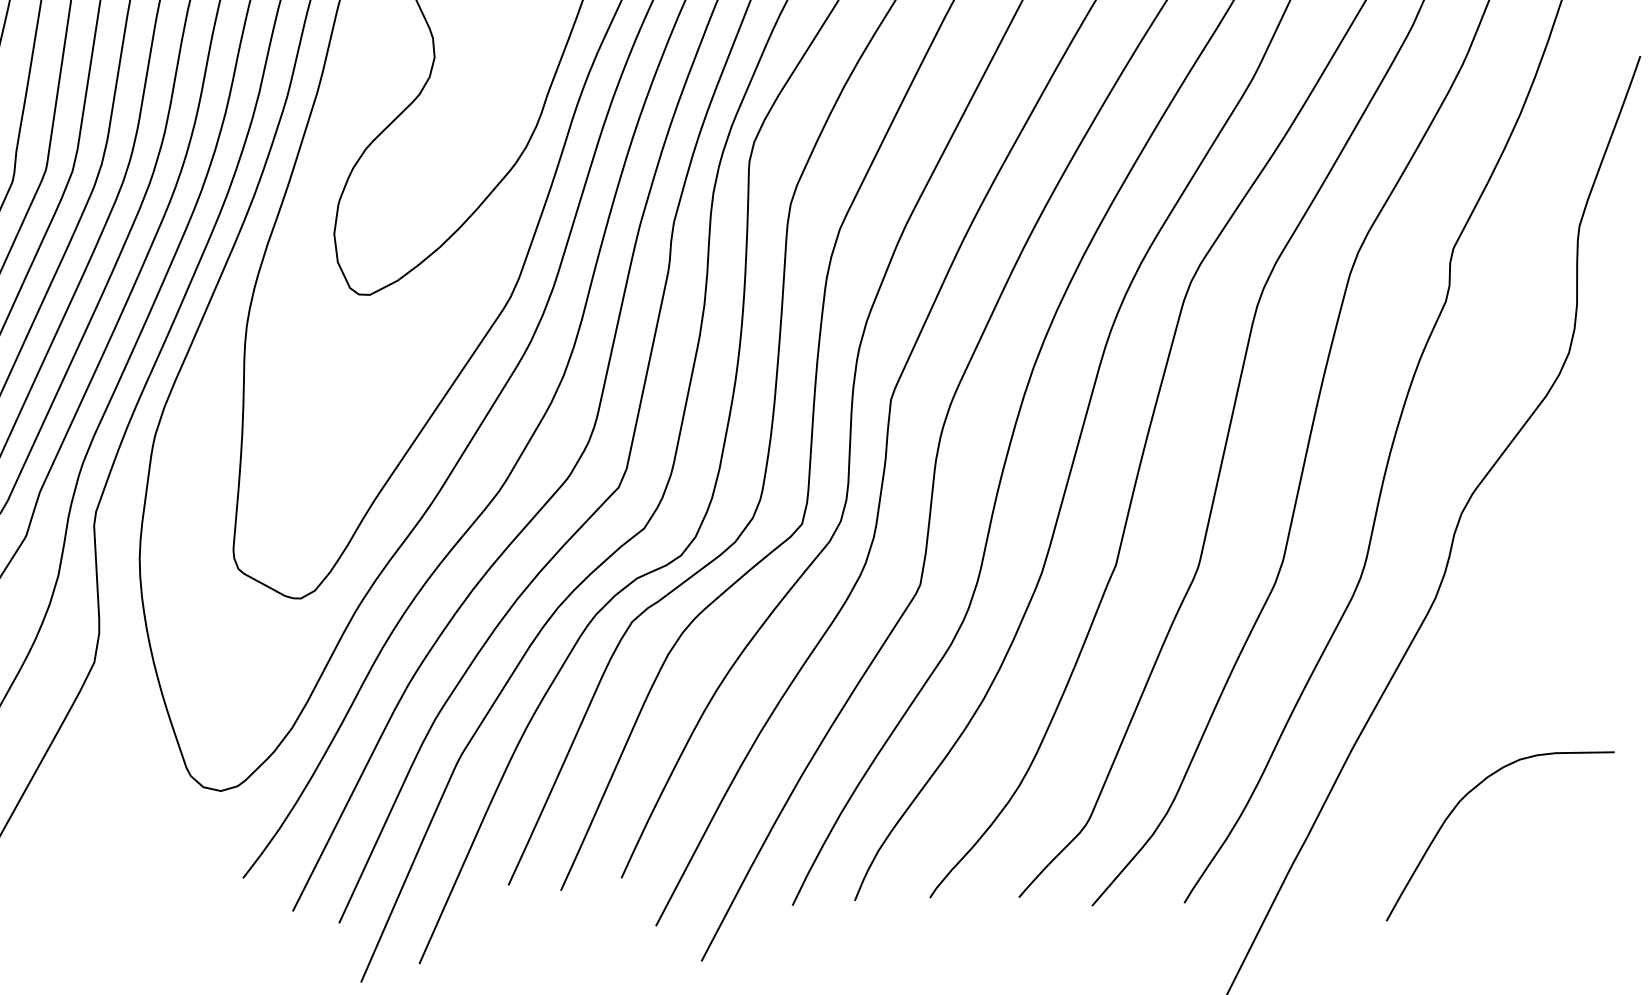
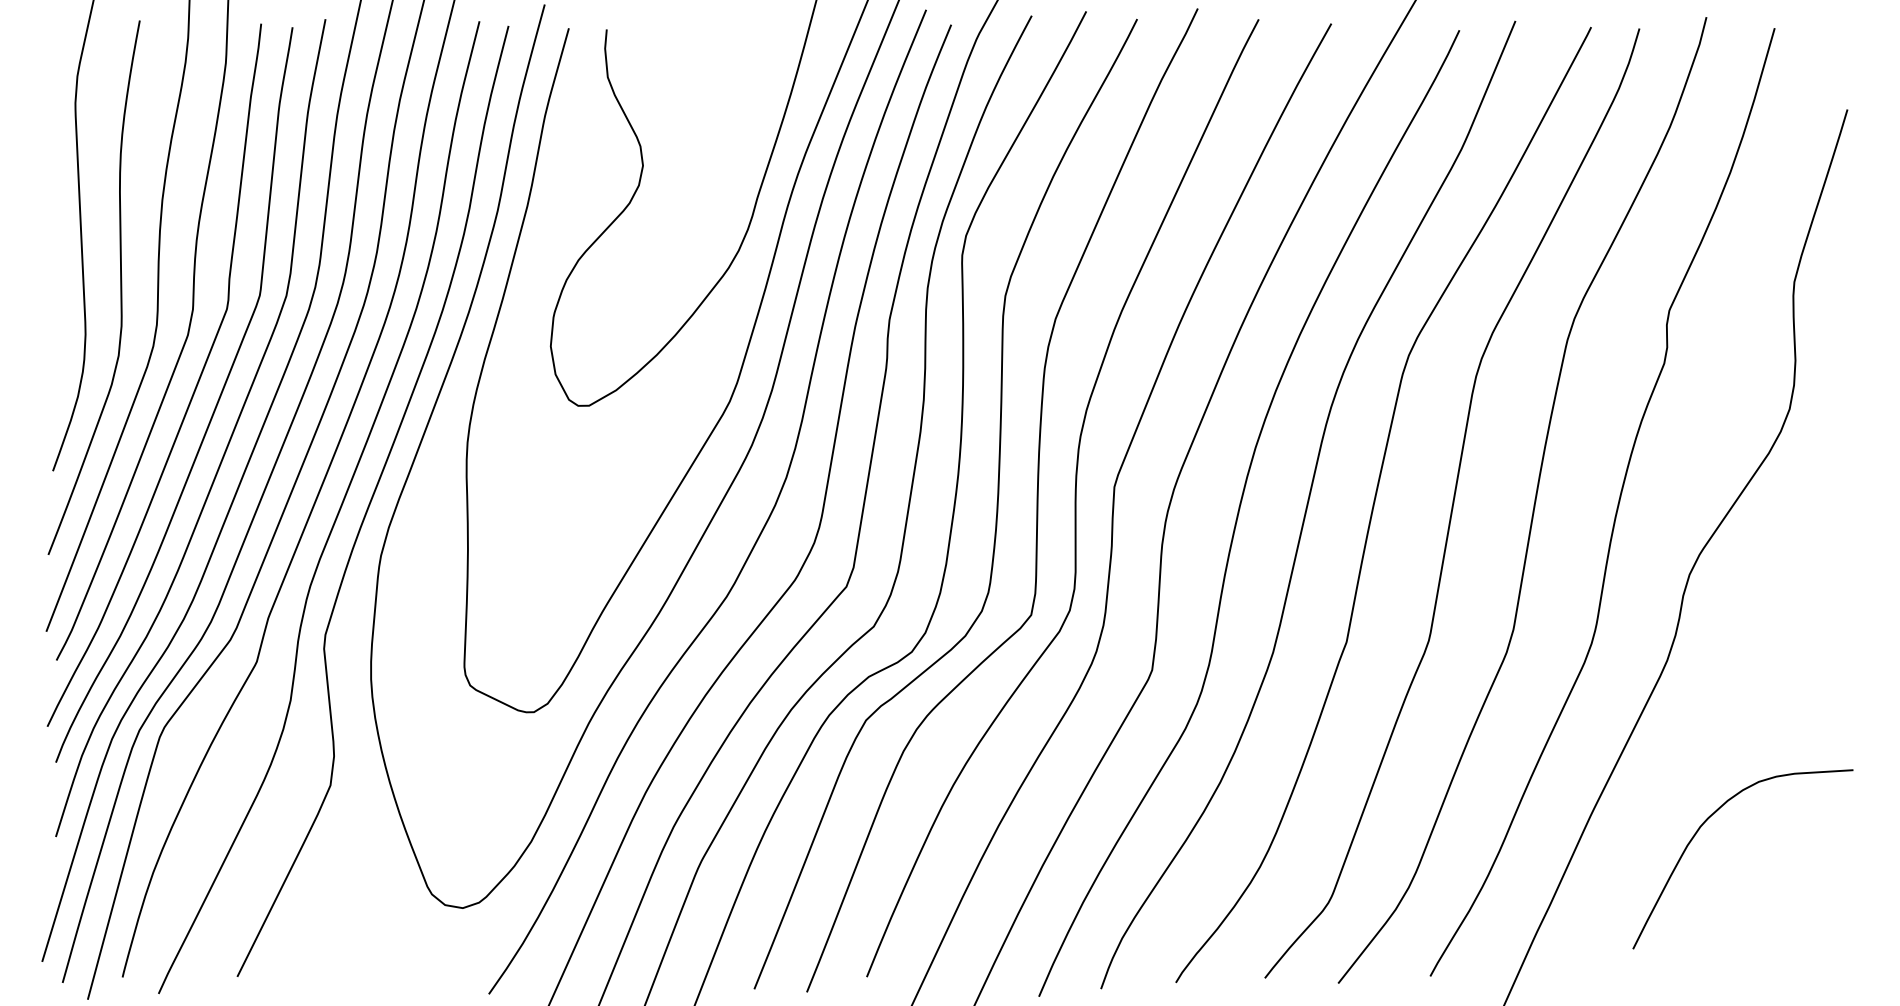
curve: (1460, 802) -> (1701, 827), moved

